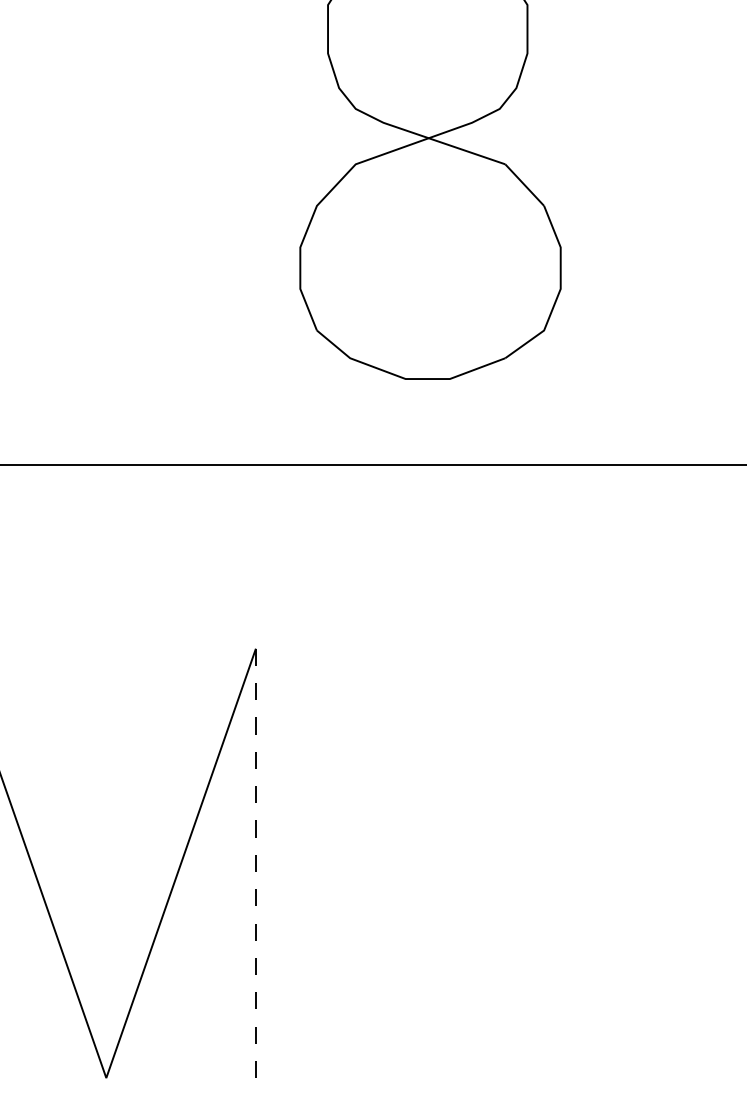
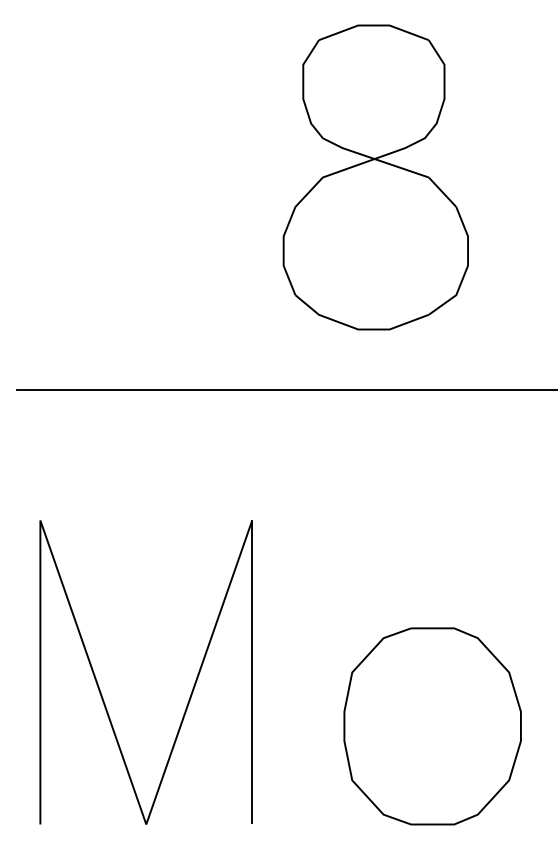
line: (256, 863) -> (252, 672), dashed -> solid
part: (510, 939) -> (432, 726), added

